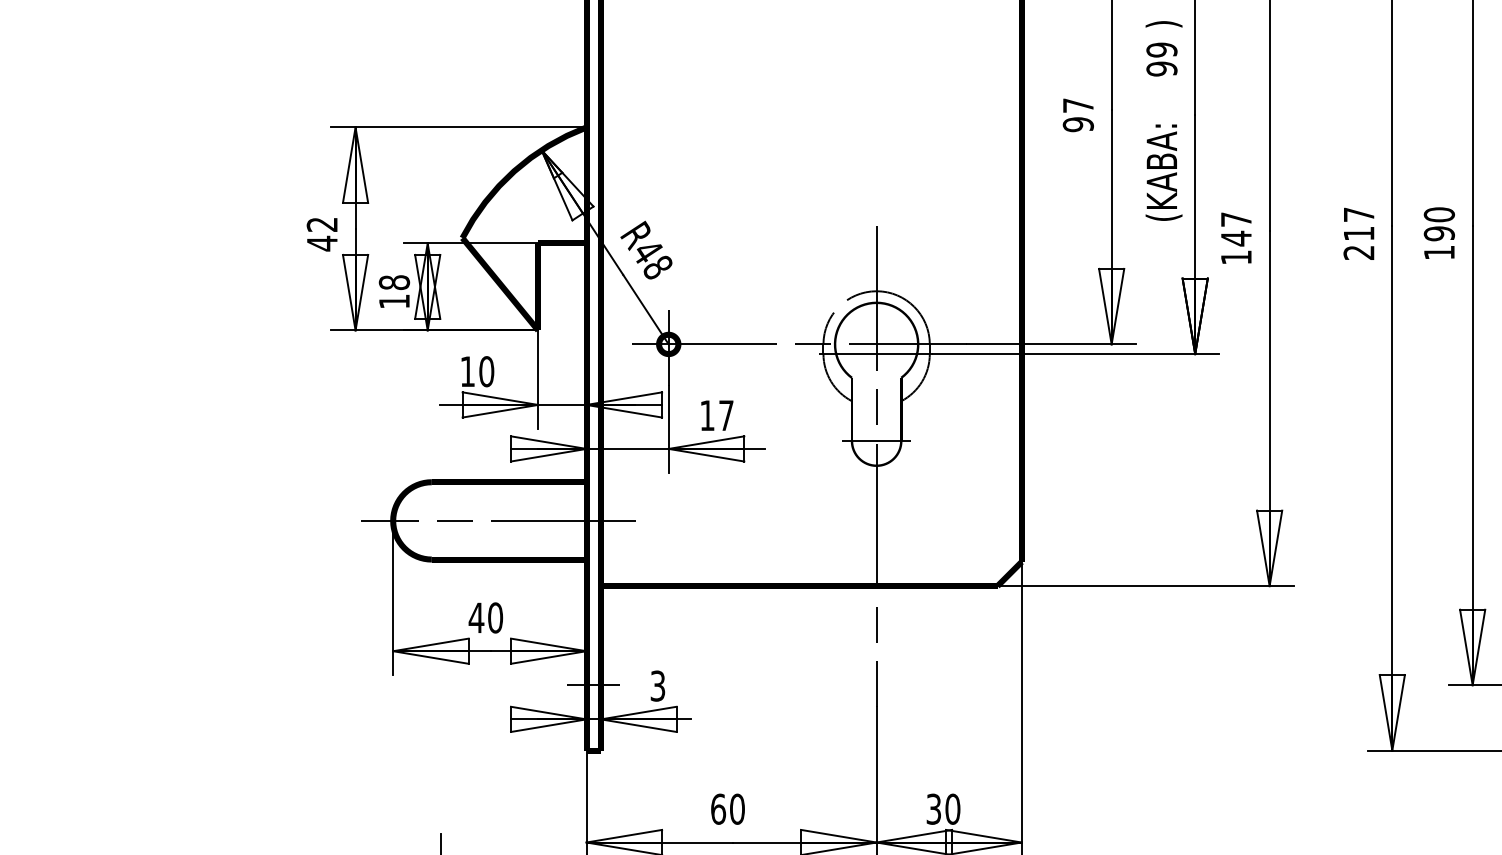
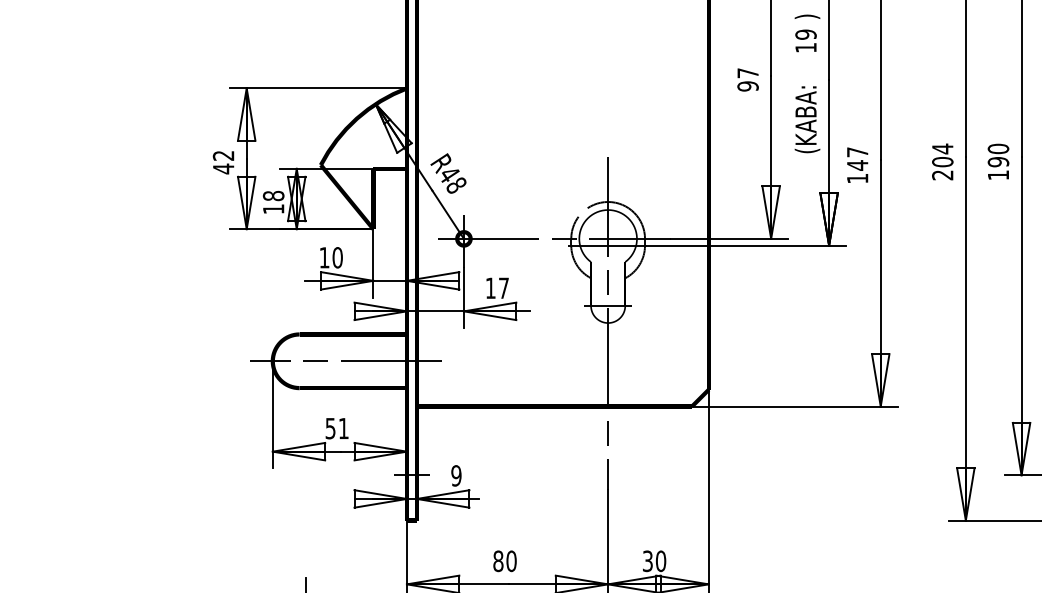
text: (1161, 68) -> (805, 47), 99 -> 19
text: (1358, 224) -> (942, 155), 217 -> 204
text: (485, 617) -> (336, 428), 40 -> 51
text: (658, 685) -> (456, 475), 3 -> 9
text: (718, 808) -> (498, 560), 60 -> 80

